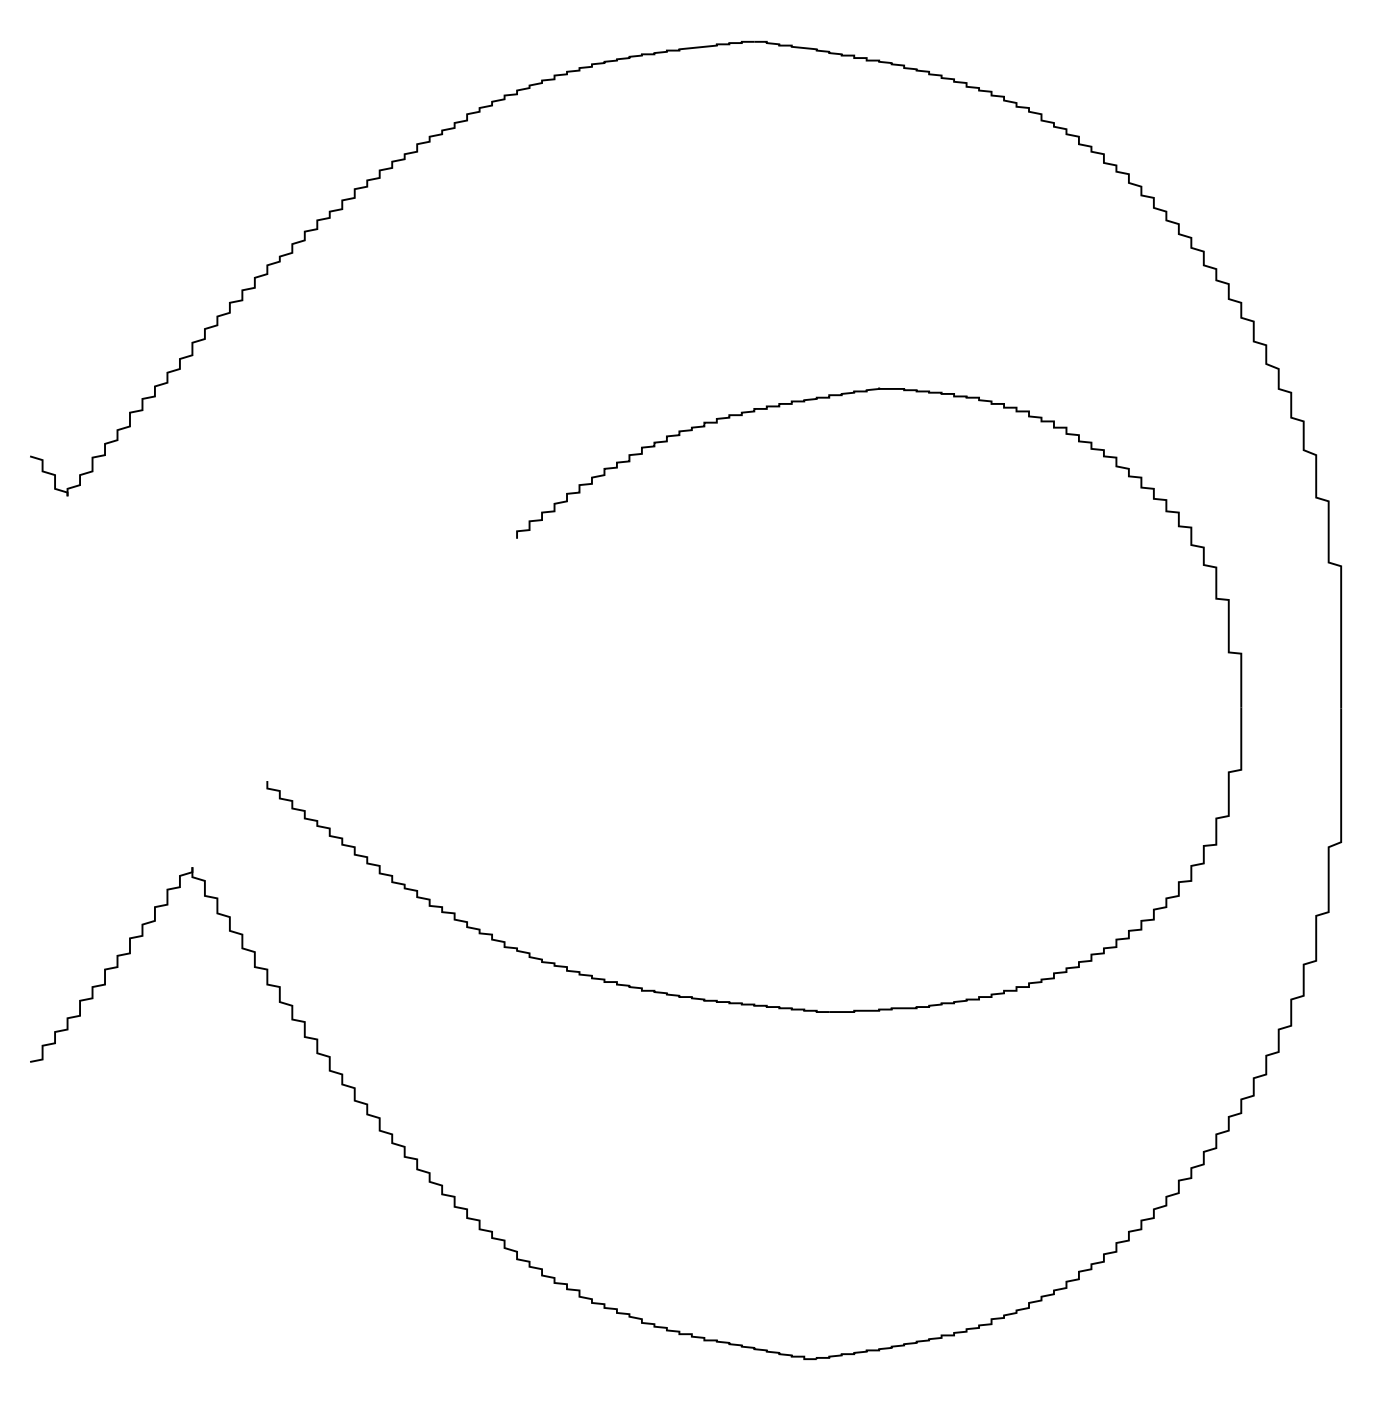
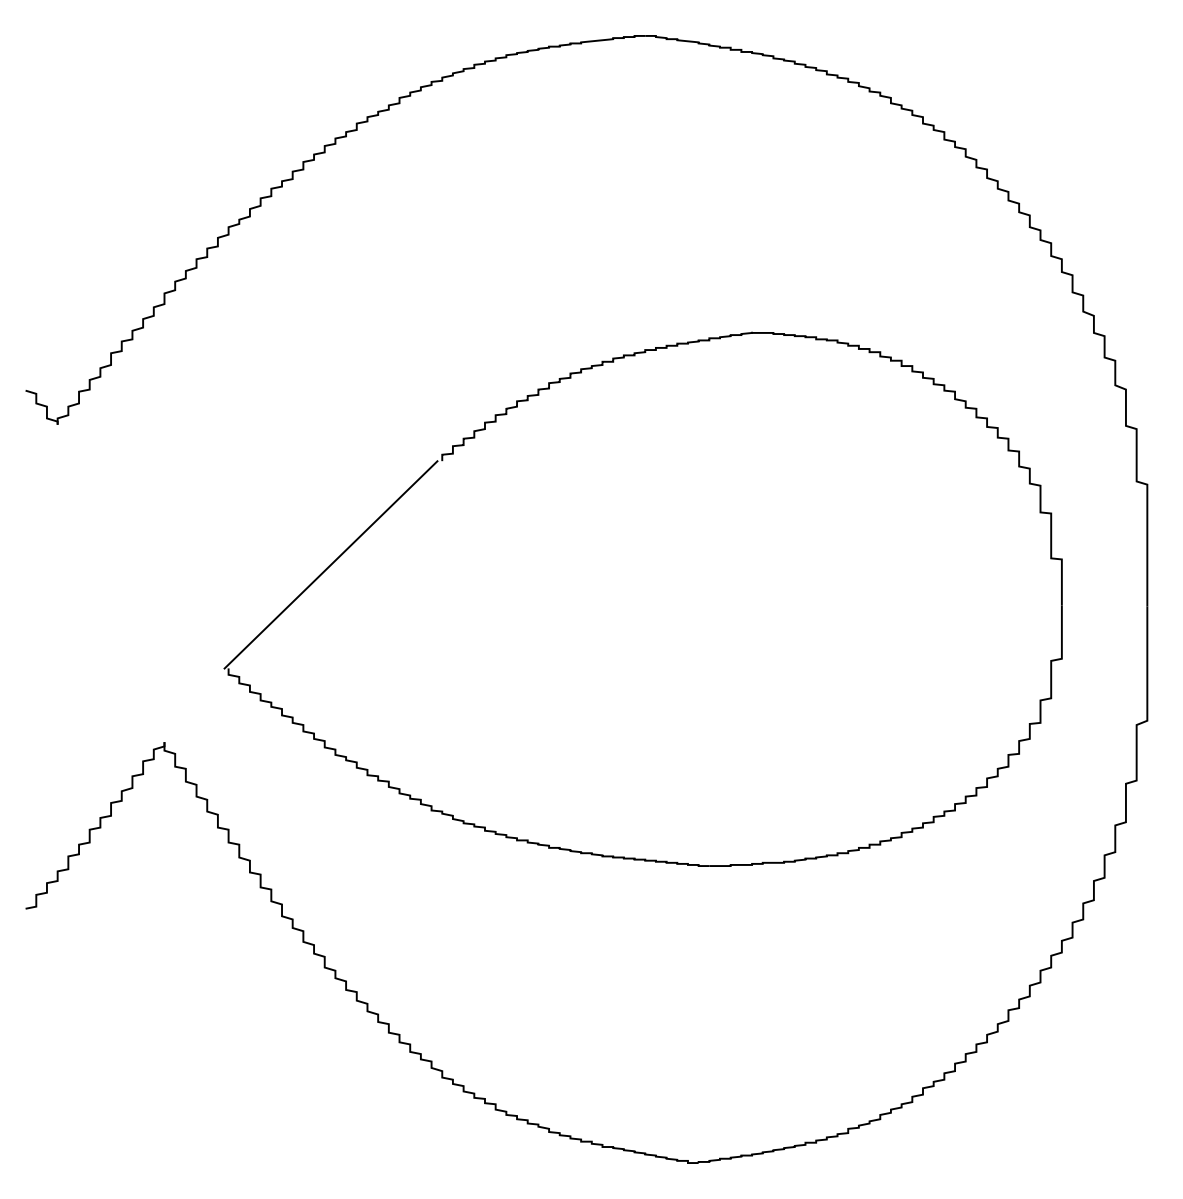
line: (386, 659) -> (330, 564), added

